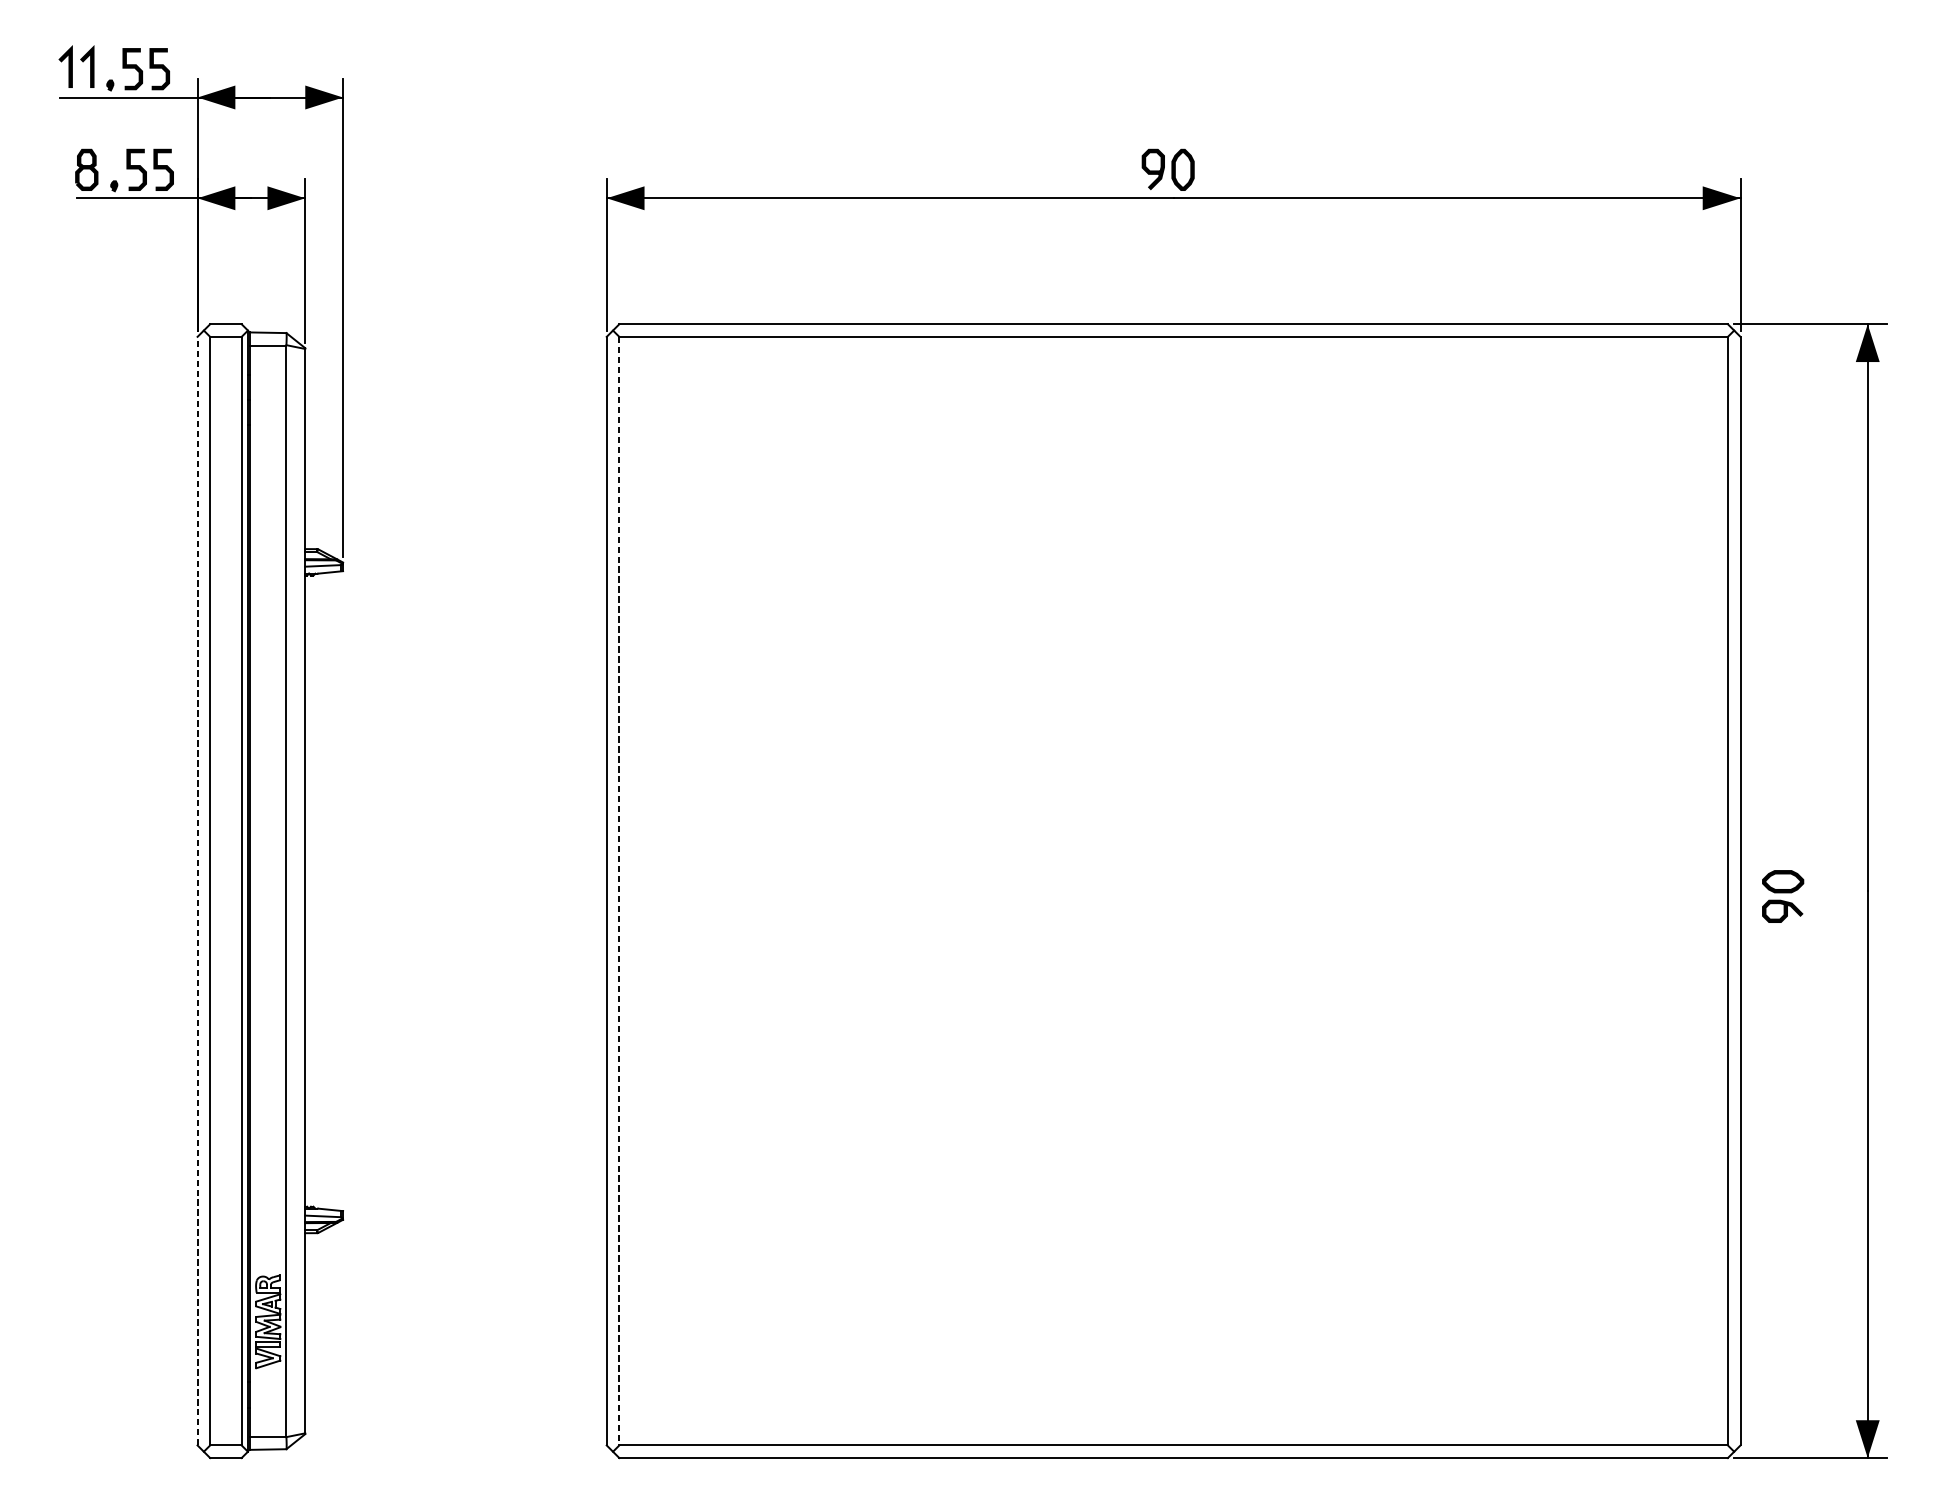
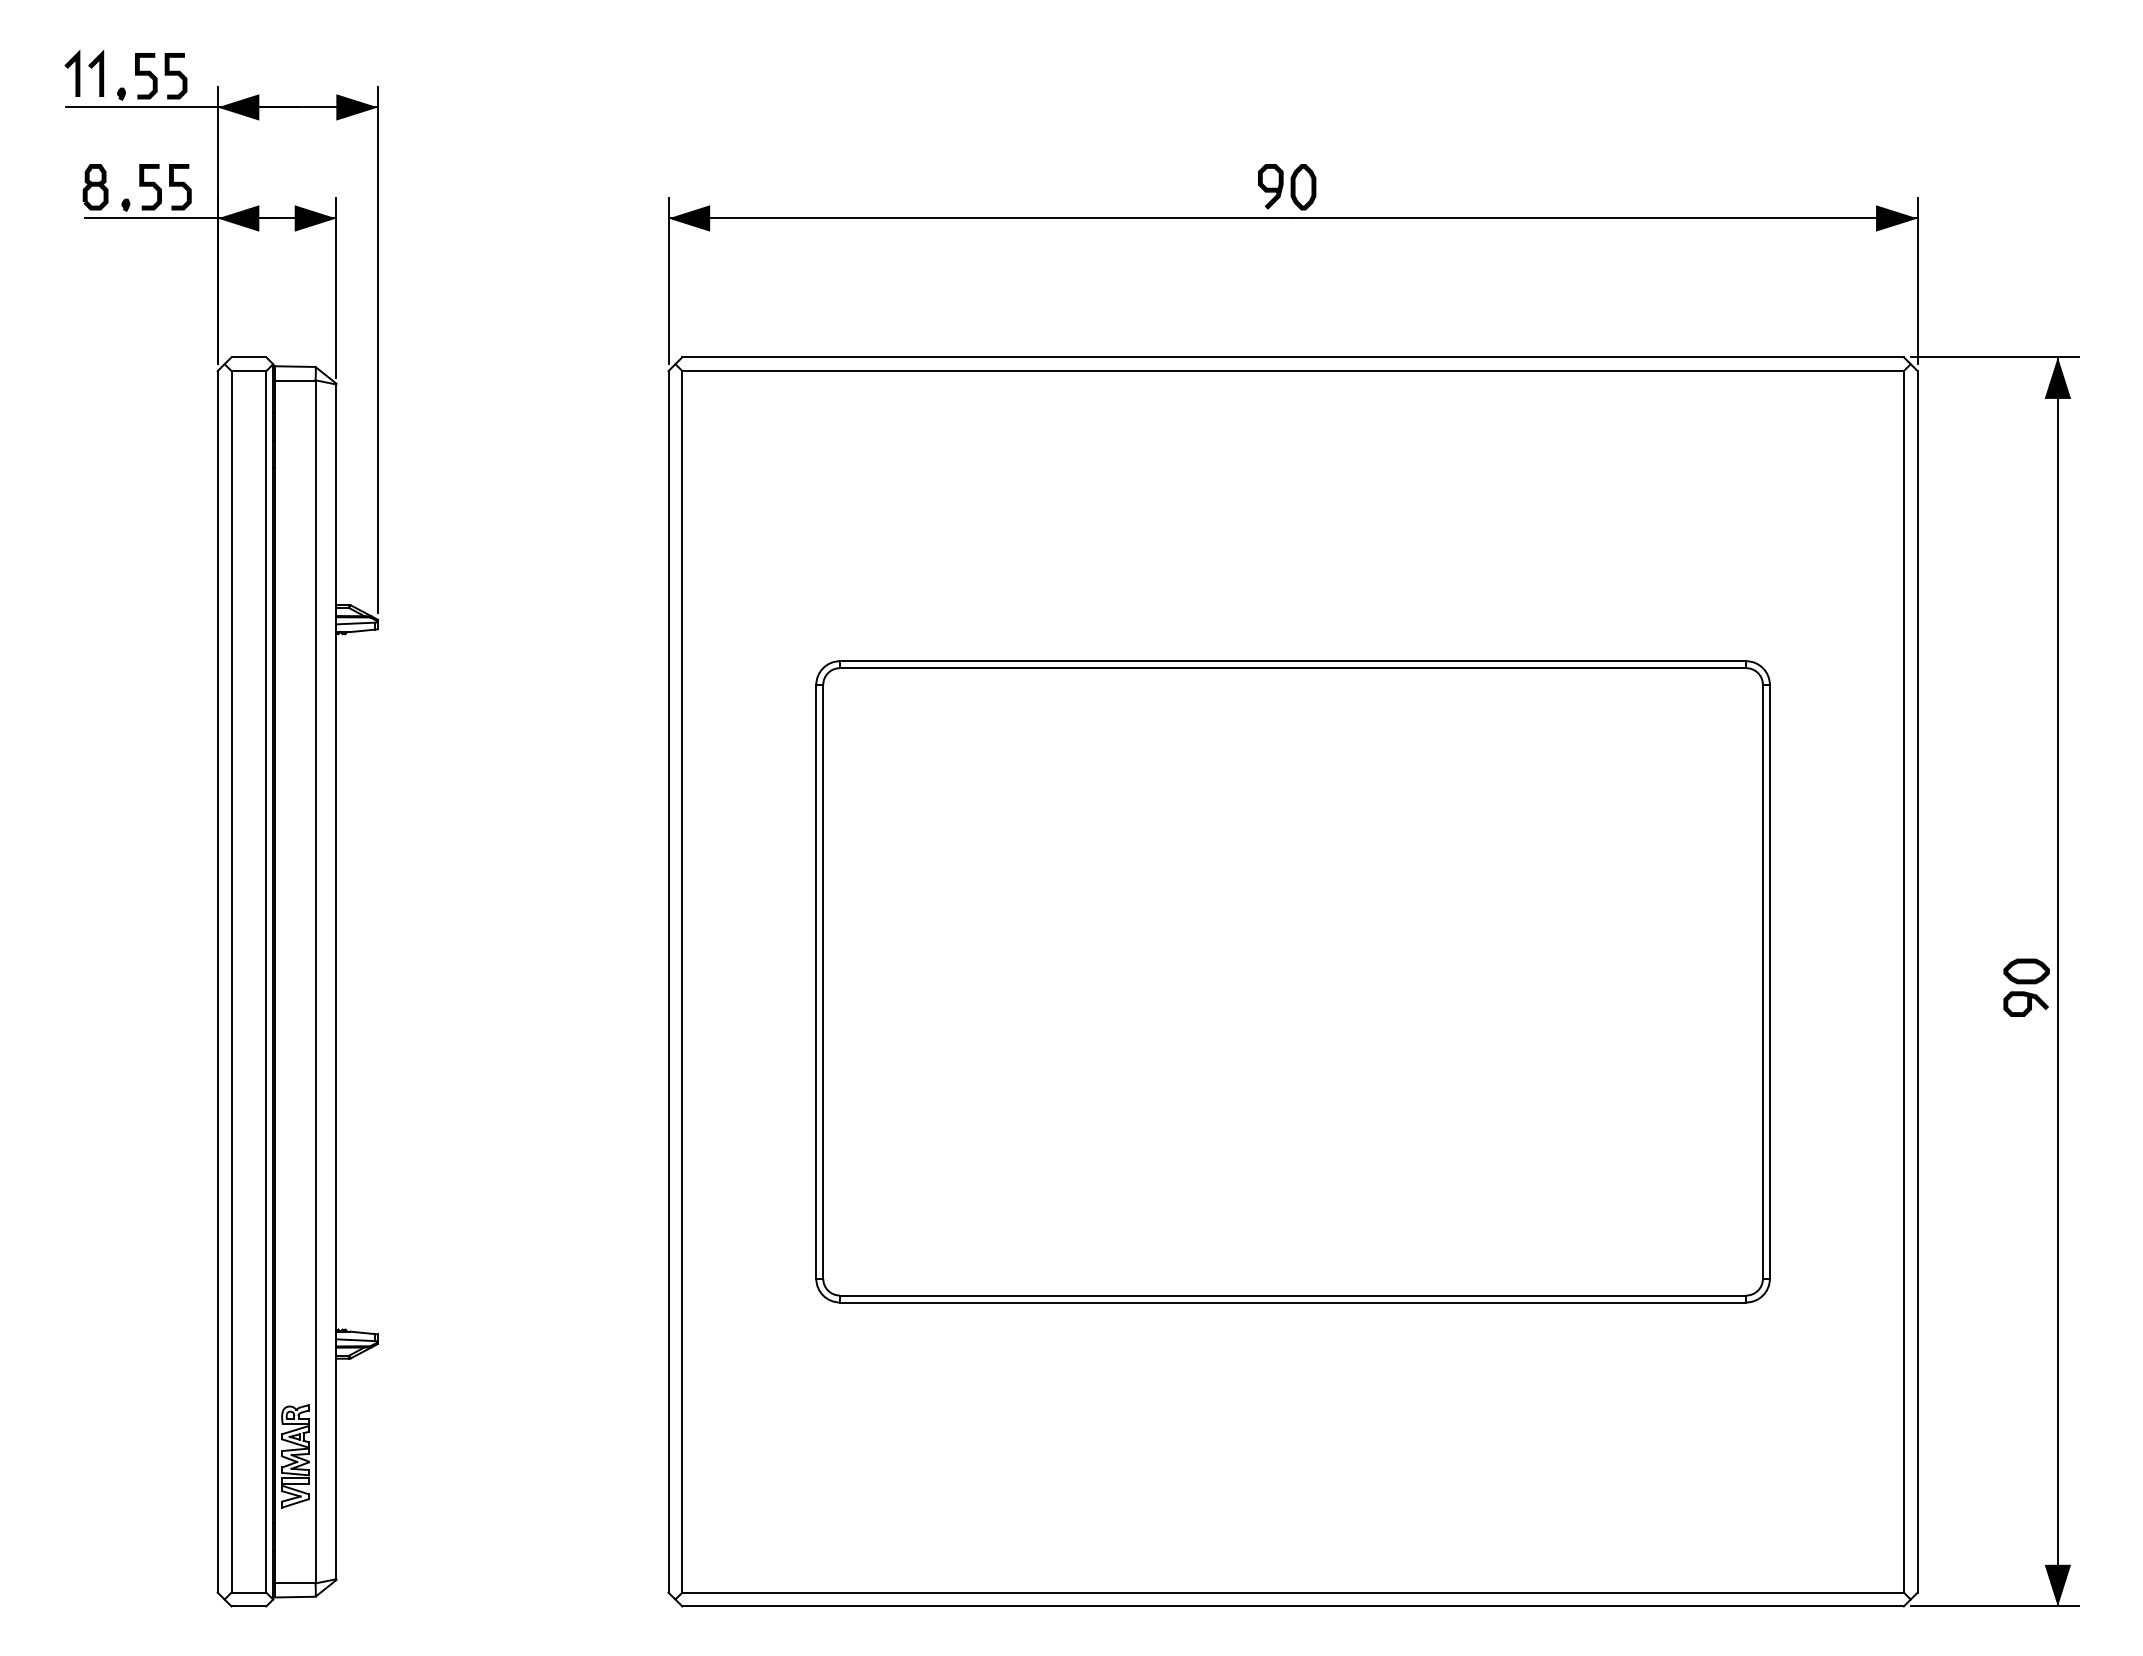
line: (197, 890) -> (217, 981), dashed -> solid
line: (619, 890) -> (682, 981), dashed -> solid
part: (1173, 890) -> (1292, 981), added
part: (1782, 896) -> (2026, 987), moved

